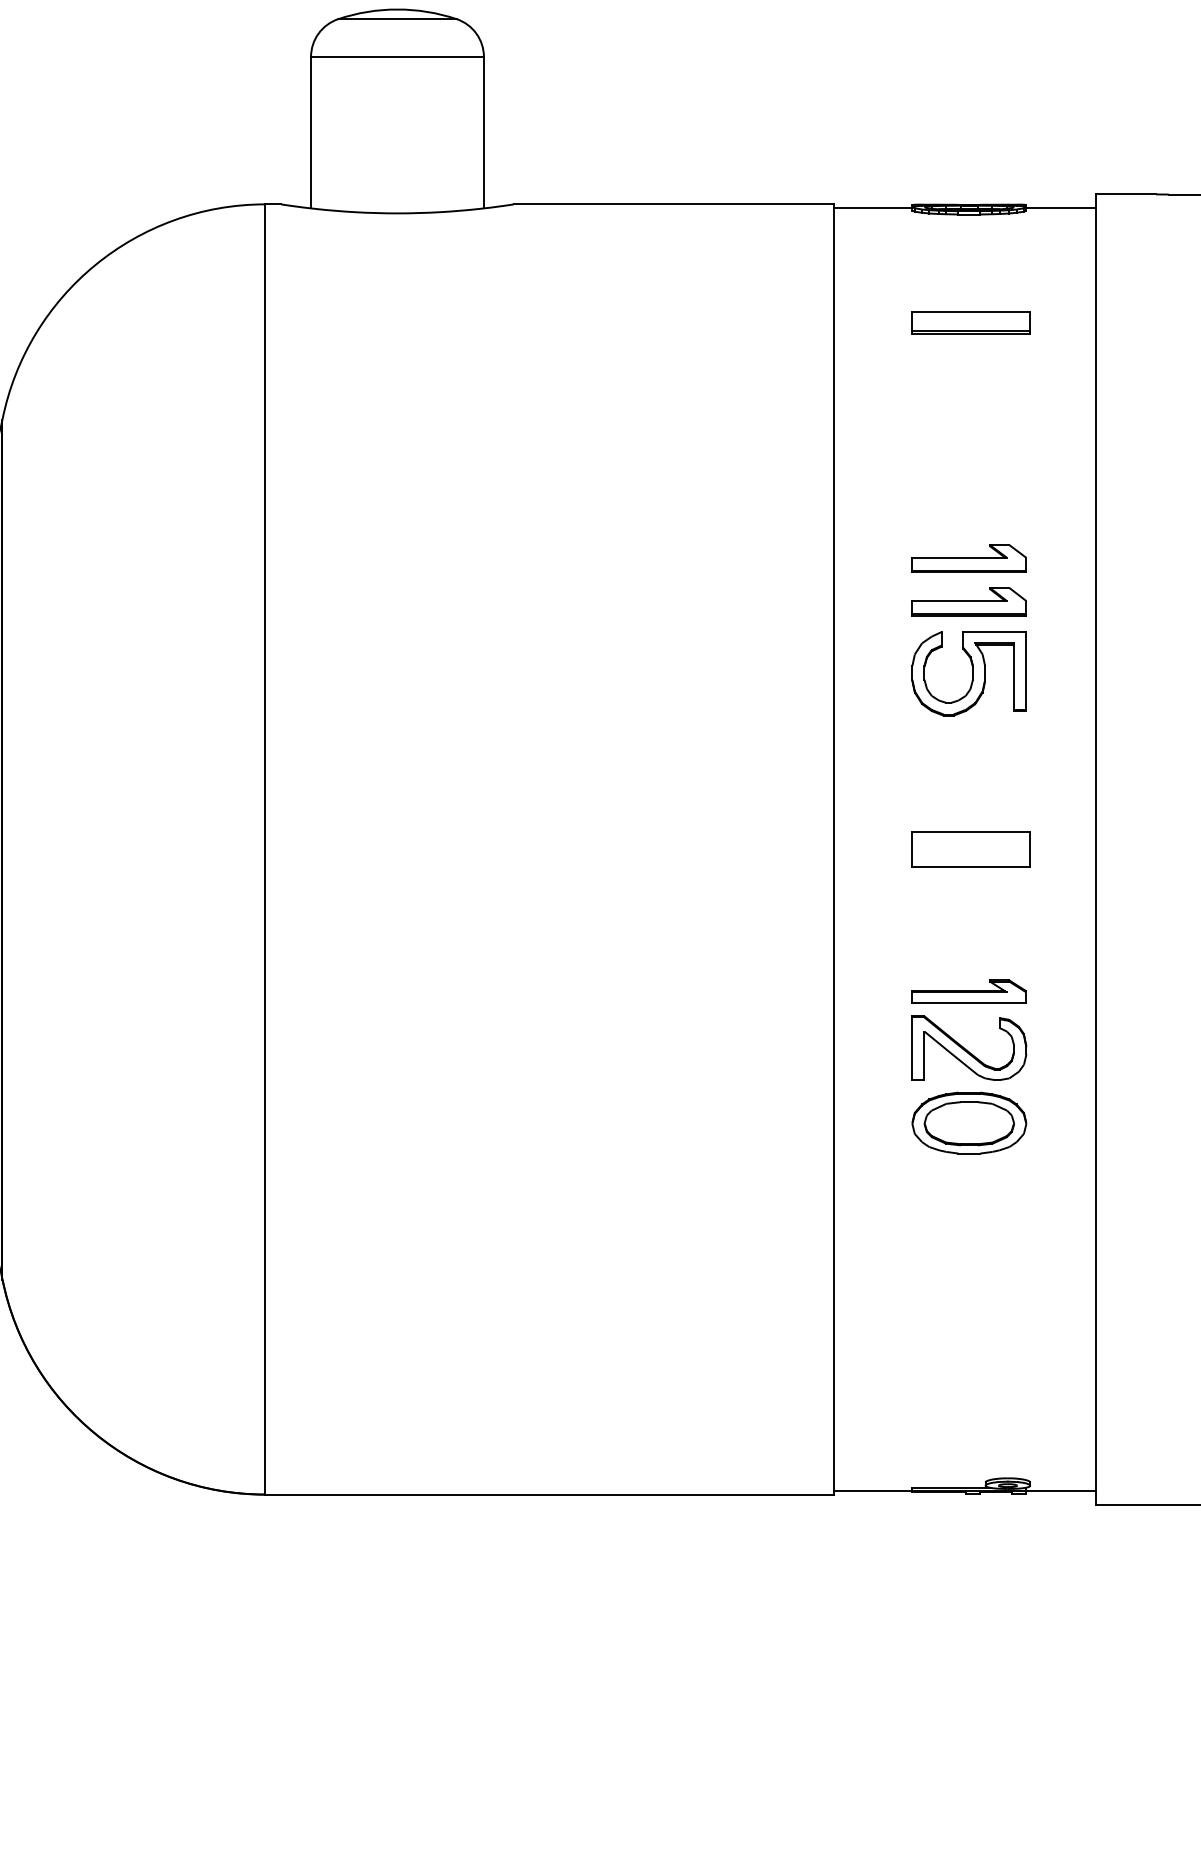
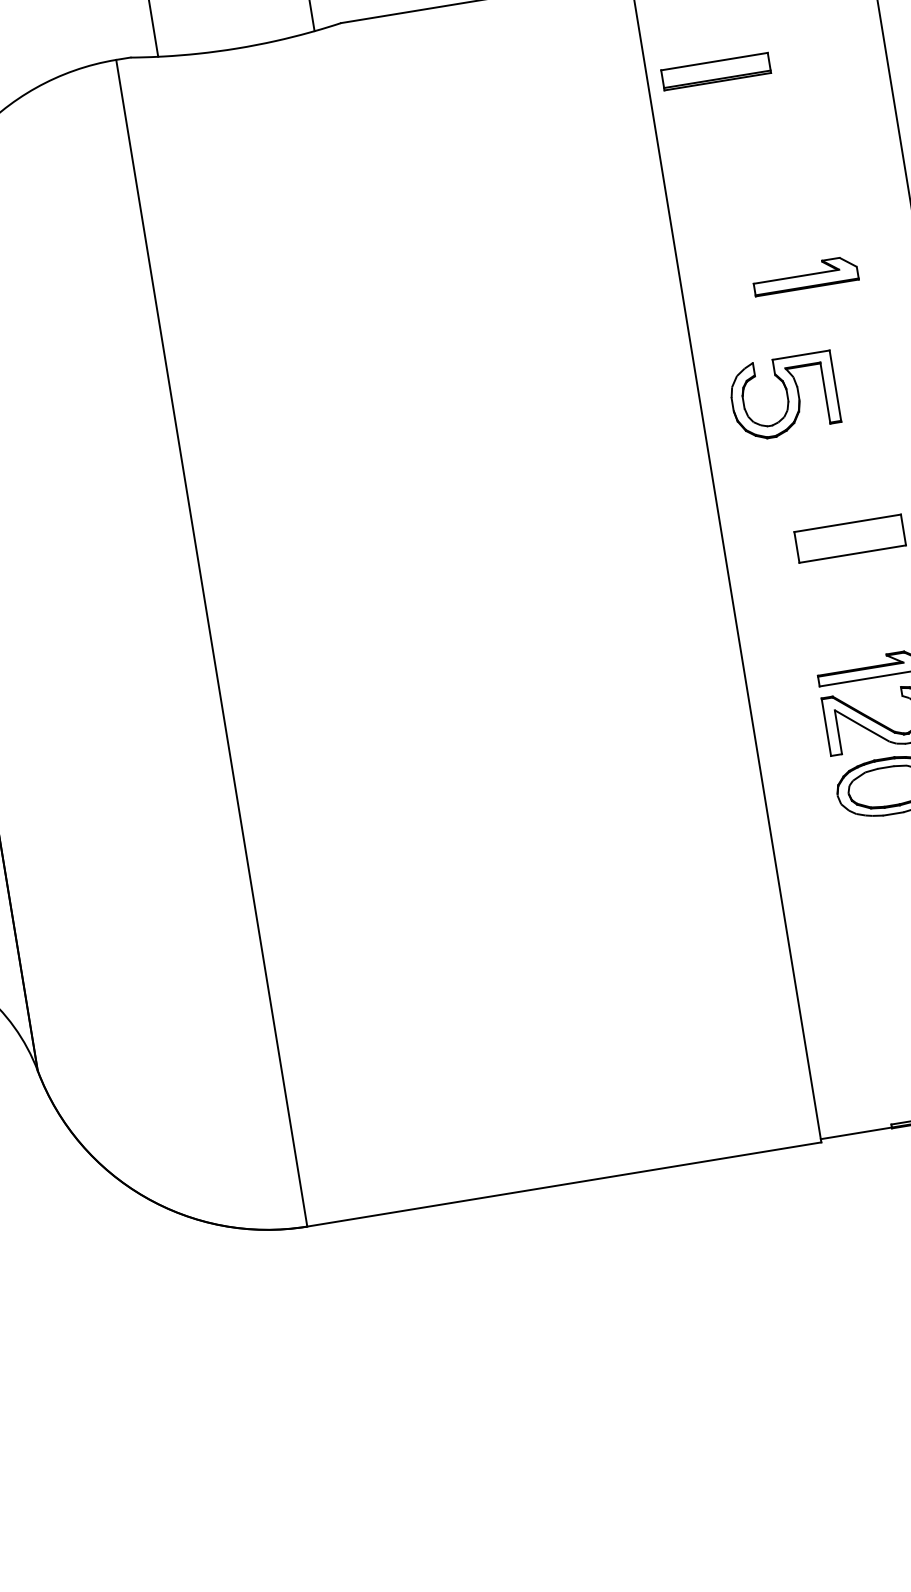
part: (970, 322) -> (715, 71), moved
part: (968, 601) -> (810, 314), removed
part: (968, 673) -> (783, 396), moved

